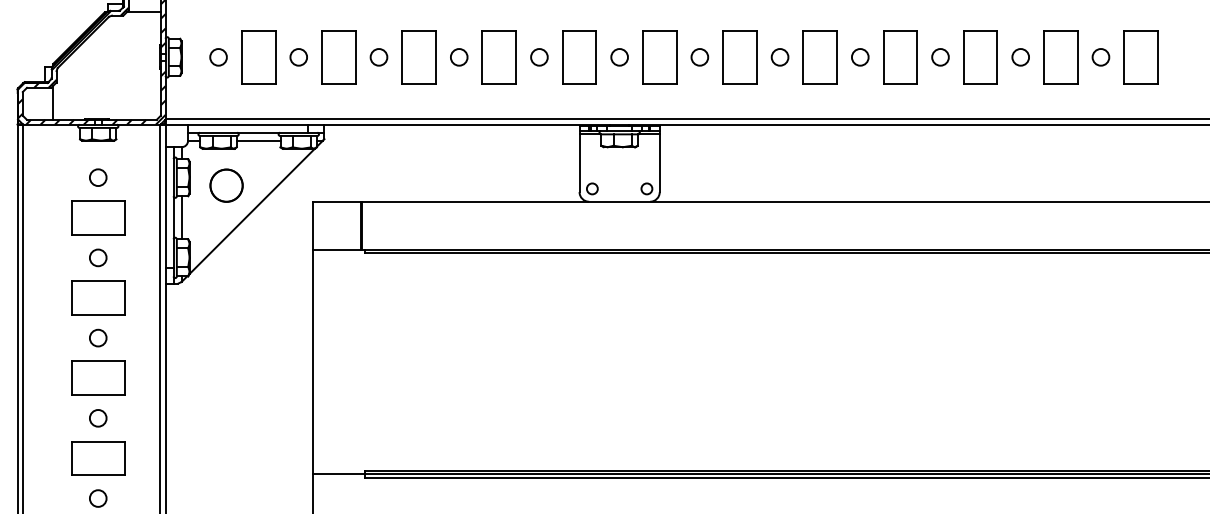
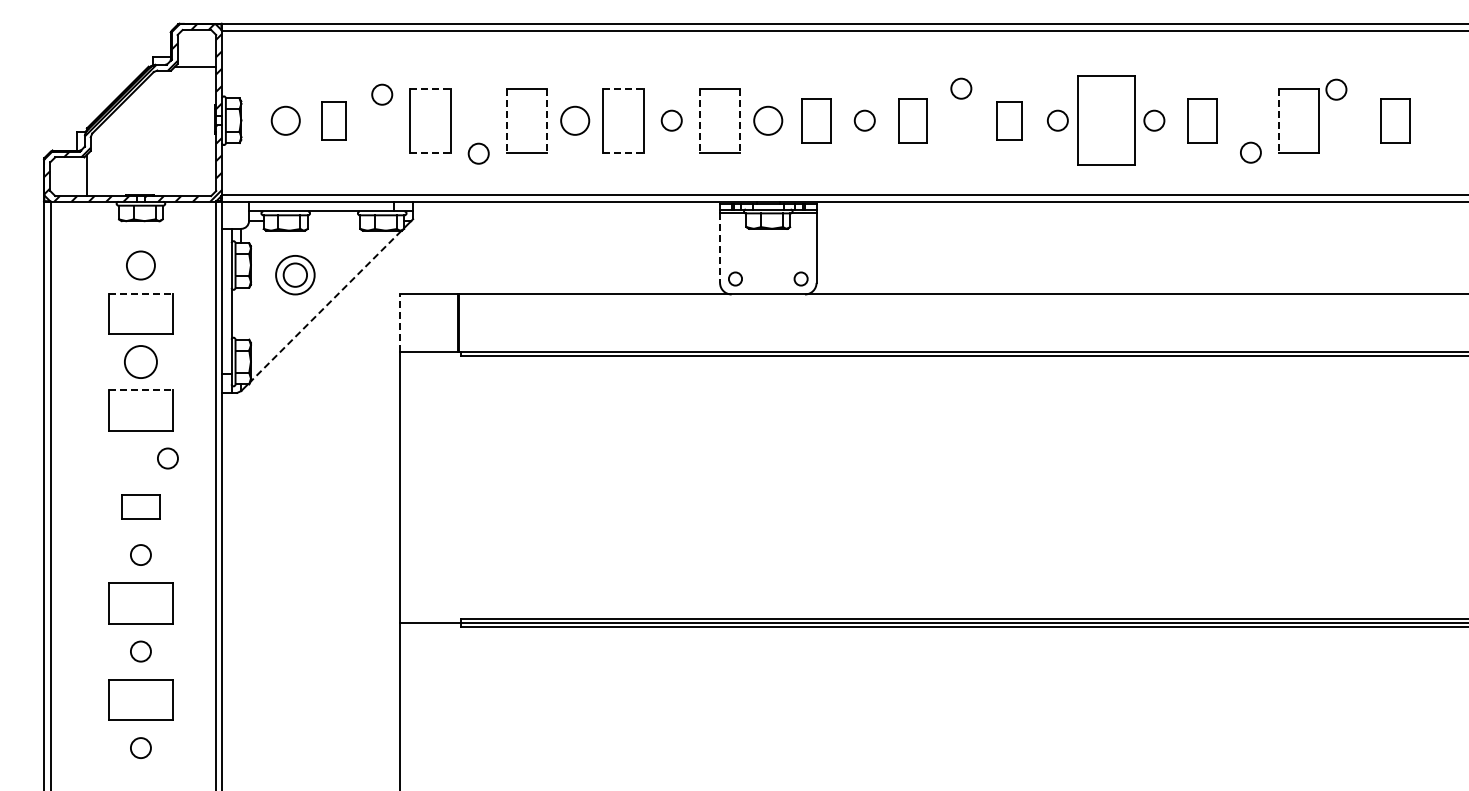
line: (338, 30) -> (430, 88), solid -> dashed
line: (500, 30) -> (624, 88), solid -> dashed
circle: (218, 57) -> (285, 120), size x1.4
part: (258, 57) -> (333, 120), size x0.6
circle: (299, 57) -> (382, 94), moved
circle: (378, 57) -> (478, 153), moved
line: (402, 57) -> (506, 120), solid -> dashed
line: (436, 57) -> (547, 120), solid -> dashed
circle: (459, 57) -> (575, 120), size x1.4
line: (562, 57) -> (699, 120), solid -> dashed
line: (596, 57) -> (740, 120), solid -> dashed
circle: (619, 57) -> (768, 120), size x1.4
part: (659, 57) -> (816, 120), size x0.7
part: (739, 57) -> (912, 120), size x0.7
circle: (780, 57) -> (961, 88), moved
part: (820, 57) -> (1009, 120), size x0.6
part: (899, 57) -> (1105, 120), size x1.4
part: (980, 57) -> (1202, 120), size x0.7
circle: (1020, 57) -> (1250, 152), moved
line: (1043, 57) -> (1278, 120), solid -> dashed
circle: (1101, 57) -> (1336, 89), moved
part: (1140, 57) -> (1395, 120), size x0.7
line: (338, 83) -> (430, 152), solid -> dashed
line: (500, 83) -> (624, 152), solid -> dashed
line: (258, 141) -> (333, 221), removed
line: (579, 163) -> (720, 248), solid -> dashed
circle: (97, 177) -> (140, 265), size x1.4
circle: (225, 185) -> (294, 274), size x0.6
line: (97, 200) -> (140, 293), solid -> dashed
line: (251, 211) -> (325, 306), solid -> dashed
line: (181, 217) -> (241, 313), removed
line: (313, 225) -> (399, 323), solid -> dashed
circle: (97, 257) -> (140, 361), size x1.6
line: (97, 281) -> (140, 390), solid -> dashed
circle: (97, 338) -> (167, 458), moved
part: (97, 377) -> (140, 506), size x0.6

